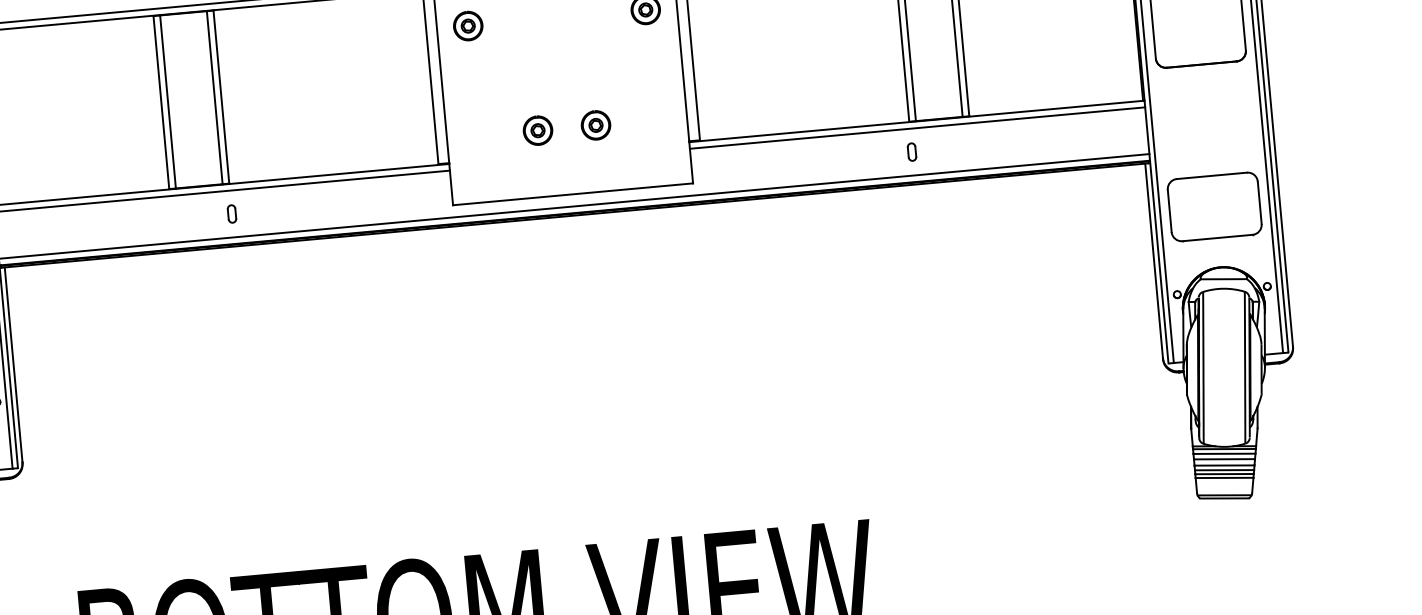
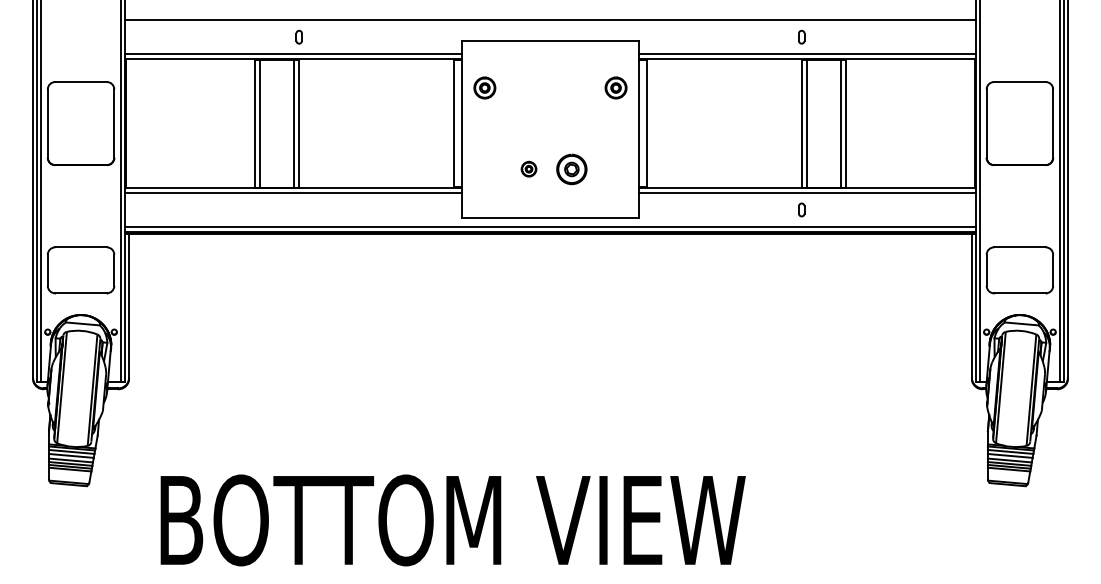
part: (595, 124) -> (571, 168), size x1.4
part: (537, 129) -> (528, 168), size x0.7
part: (230, 213) -> (298, 209), removed

